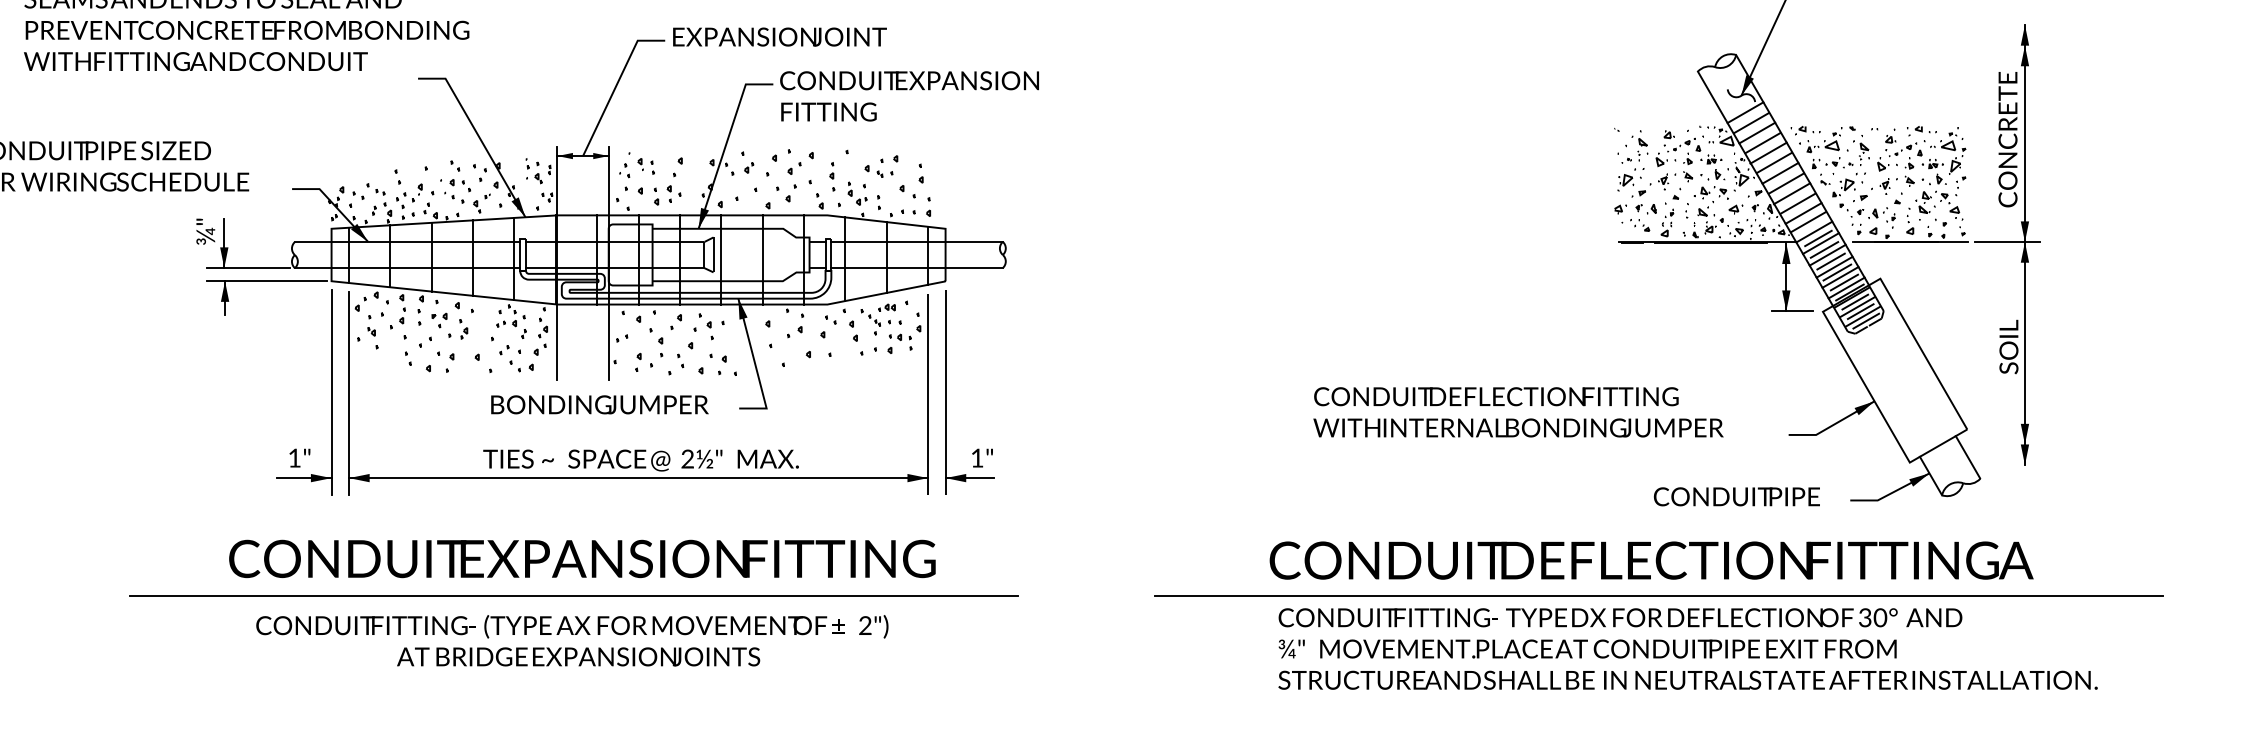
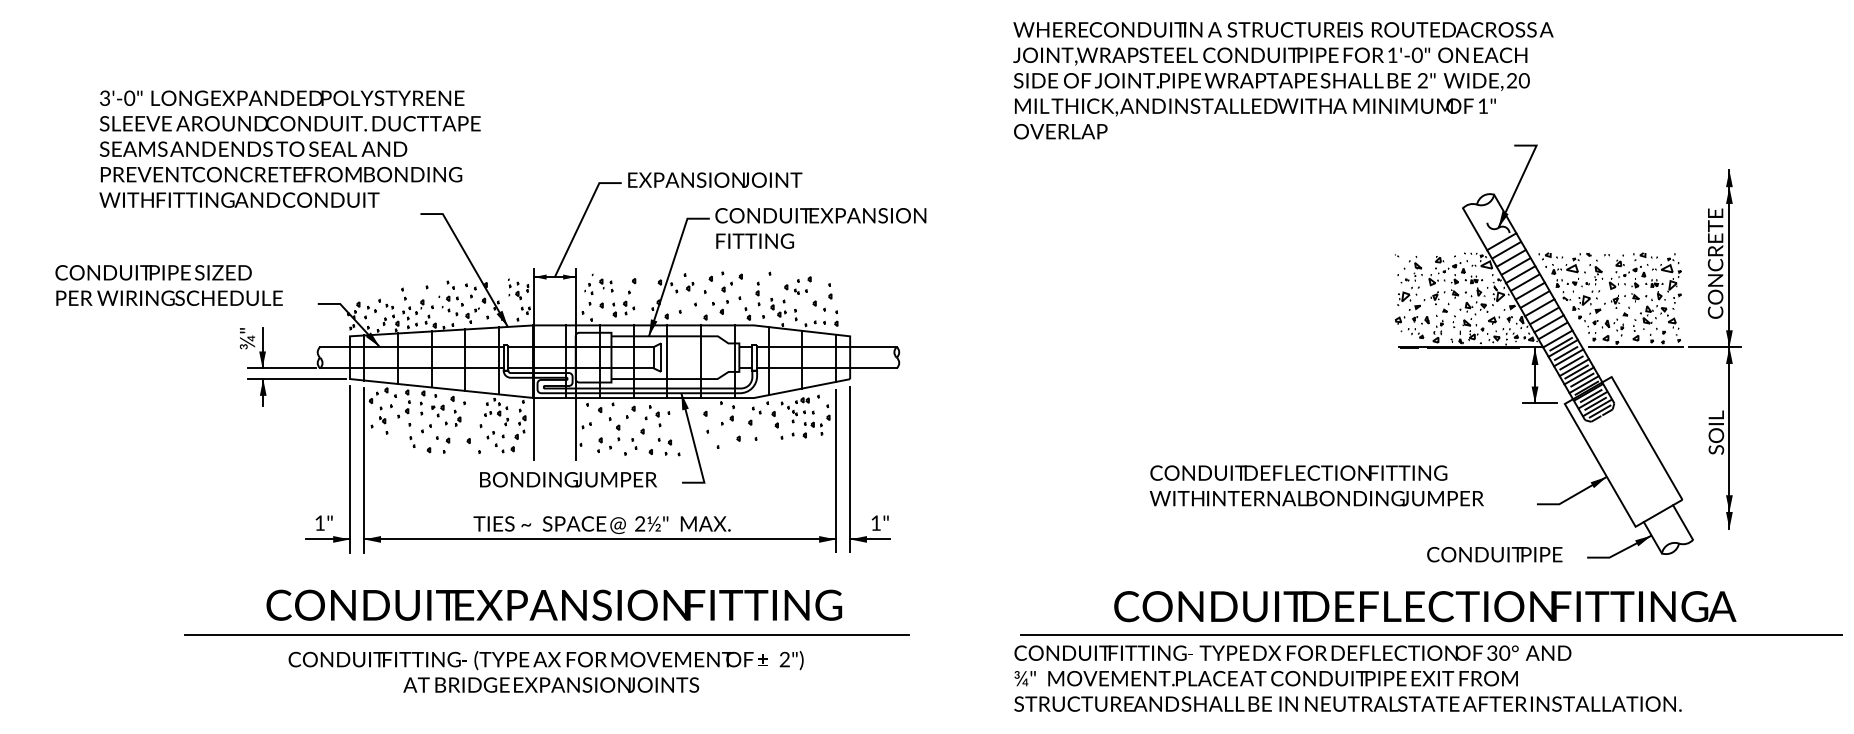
text: (1687, 648) -> (1347, 678), moved

